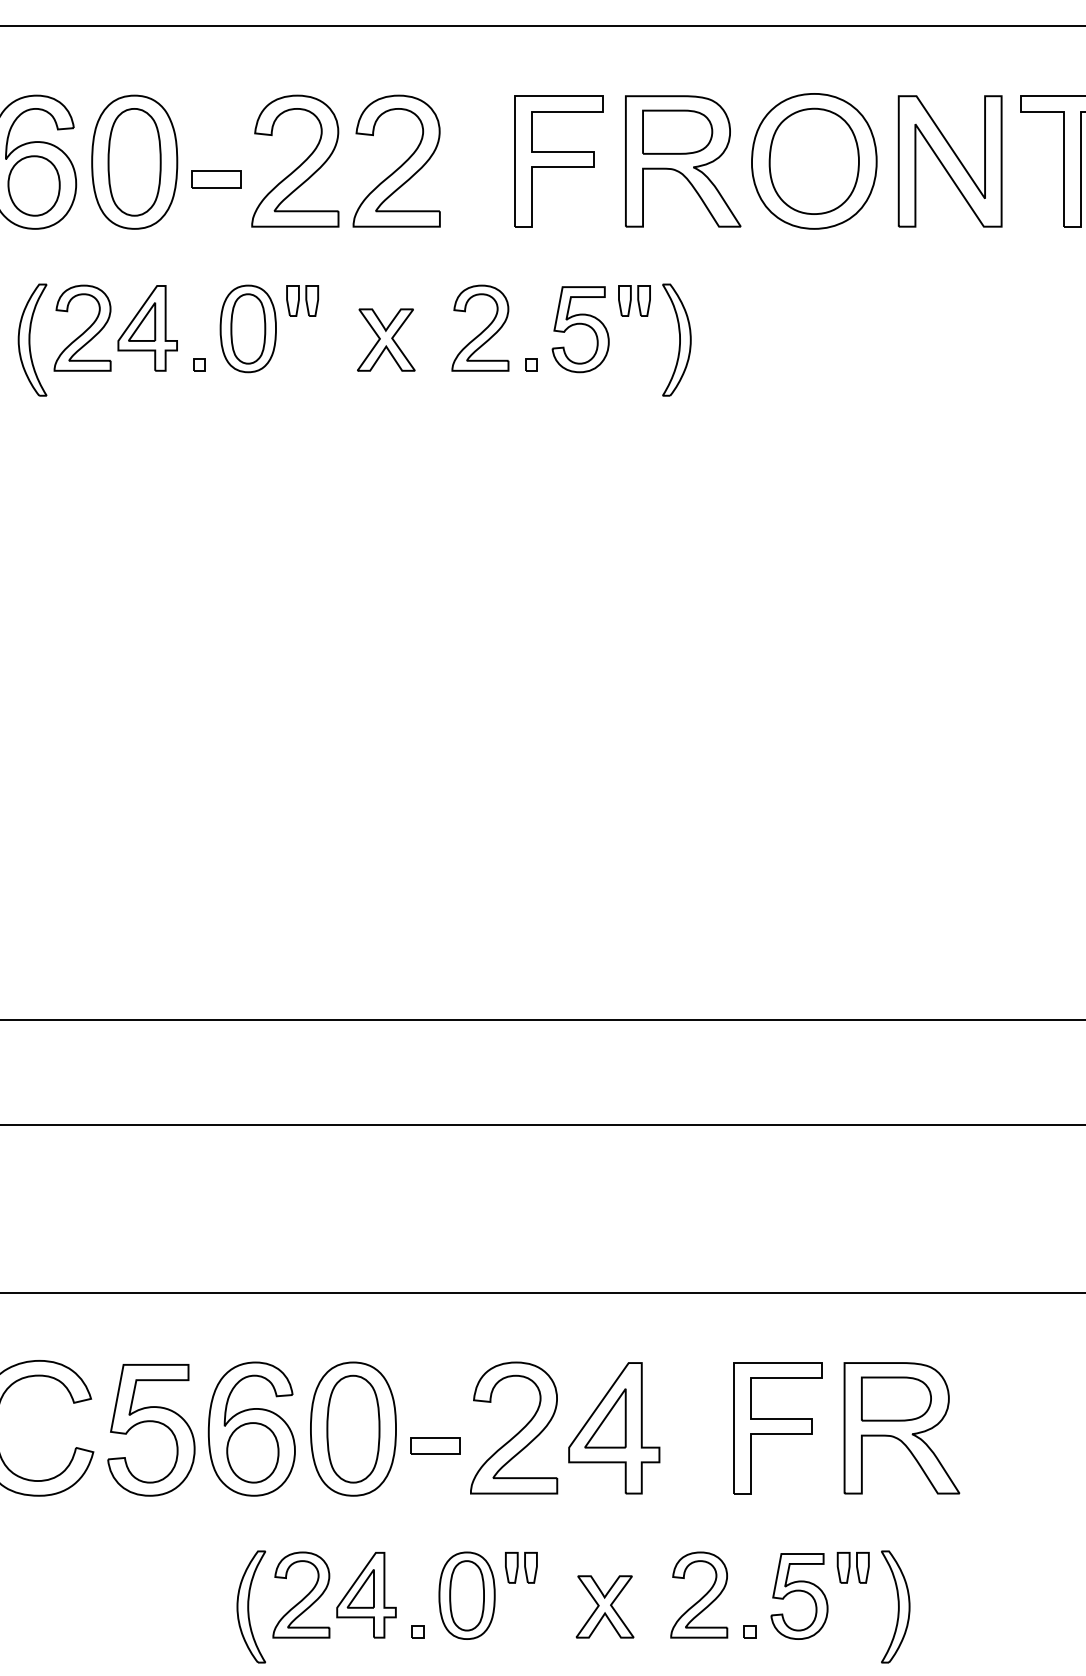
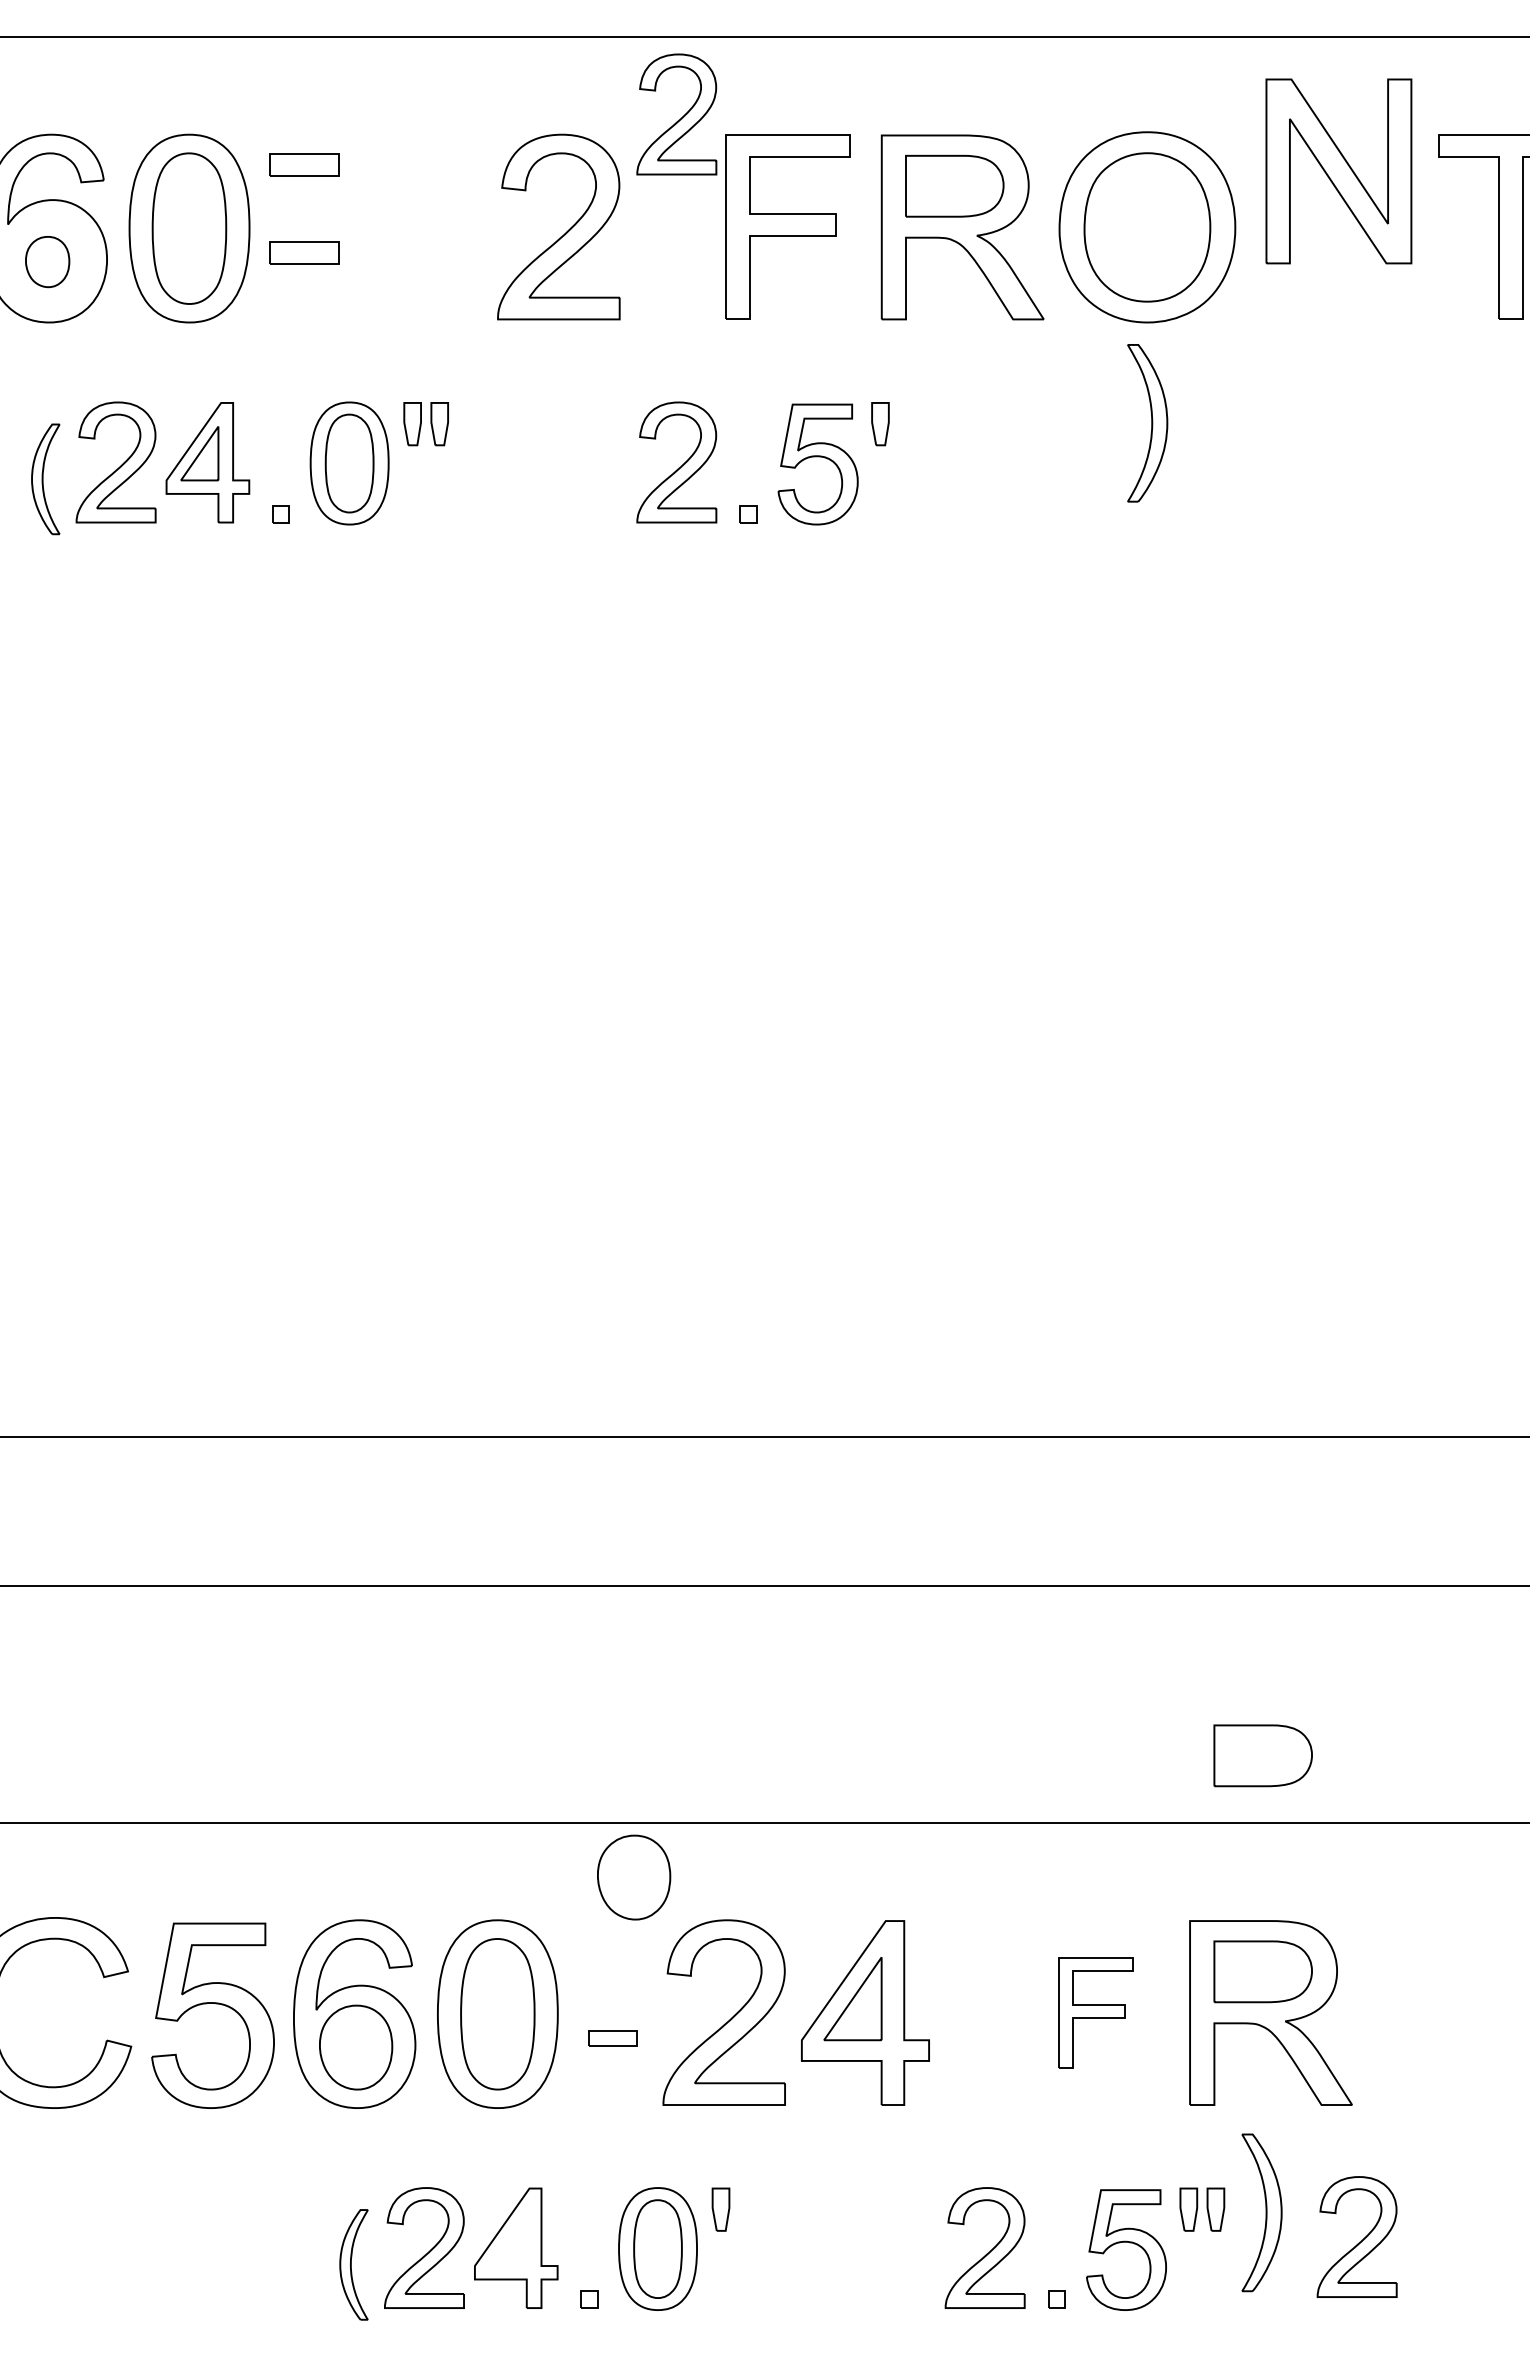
part: (480, 81) -> (676, 114), added
part: (216, 116) -> (304, 164), added
part: (949, 161) -> (1338, 171), moved
part: (299, 165) -> (422, 232), removed
part: (33, 185) -> (47, 261), size x0.6
part: (644, 301) -> (907, 424), removed
part: (32, 340) -> (45, 479), size x0.7
part: (386, 340) -> (544, 479), removed
part: (676, 340) -> (1147, 423), moved
part: (895, 1245) -> (1262, 1755), added
part: (450, 1332) -> (634, 1877), added
part: (777, 1427) -> (1095, 2012), size x0.6
part: (434, 1446) -> (612, 2038), size x0.7
part: (530, 1567) -> (747, 2209), removed
part: (962, 1586) -> (1356, 2236), added
part: (360, 1588) -> (507, 2238), removed
part: (251, 1606) -> (353, 2264), size x0.7
part: (605, 1606) -> (852, 2264), removed
part: (895, 1606) -> (1261, 2212), moved

